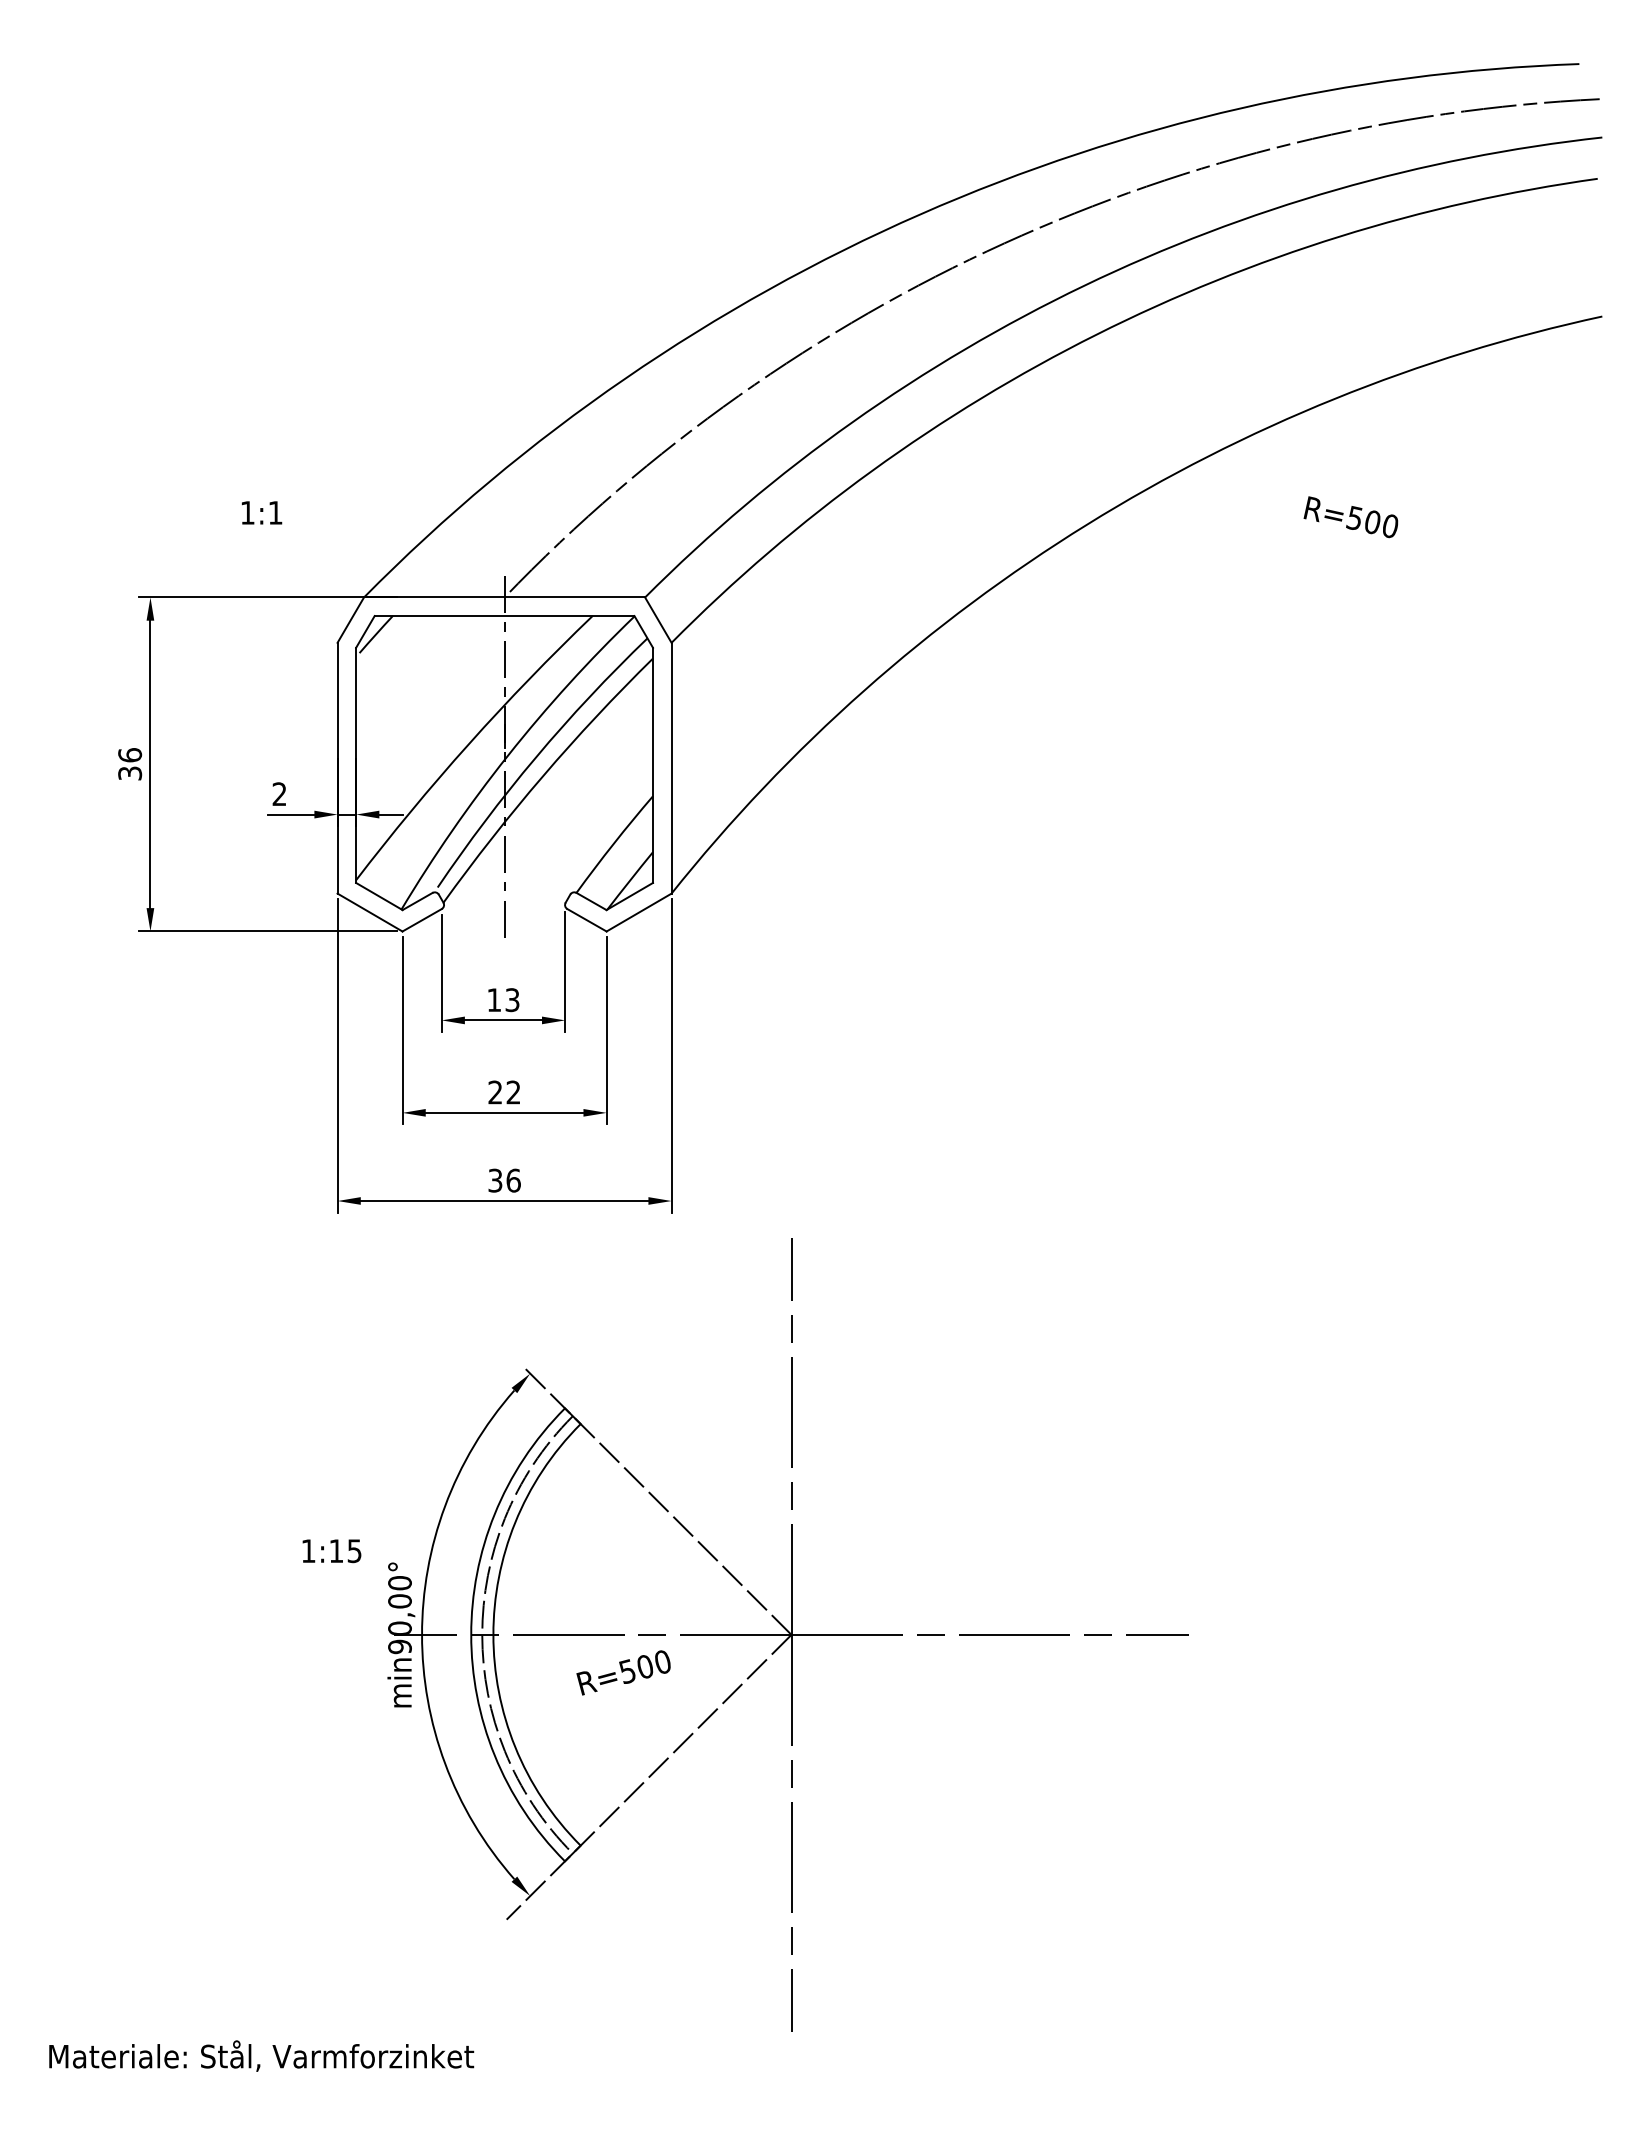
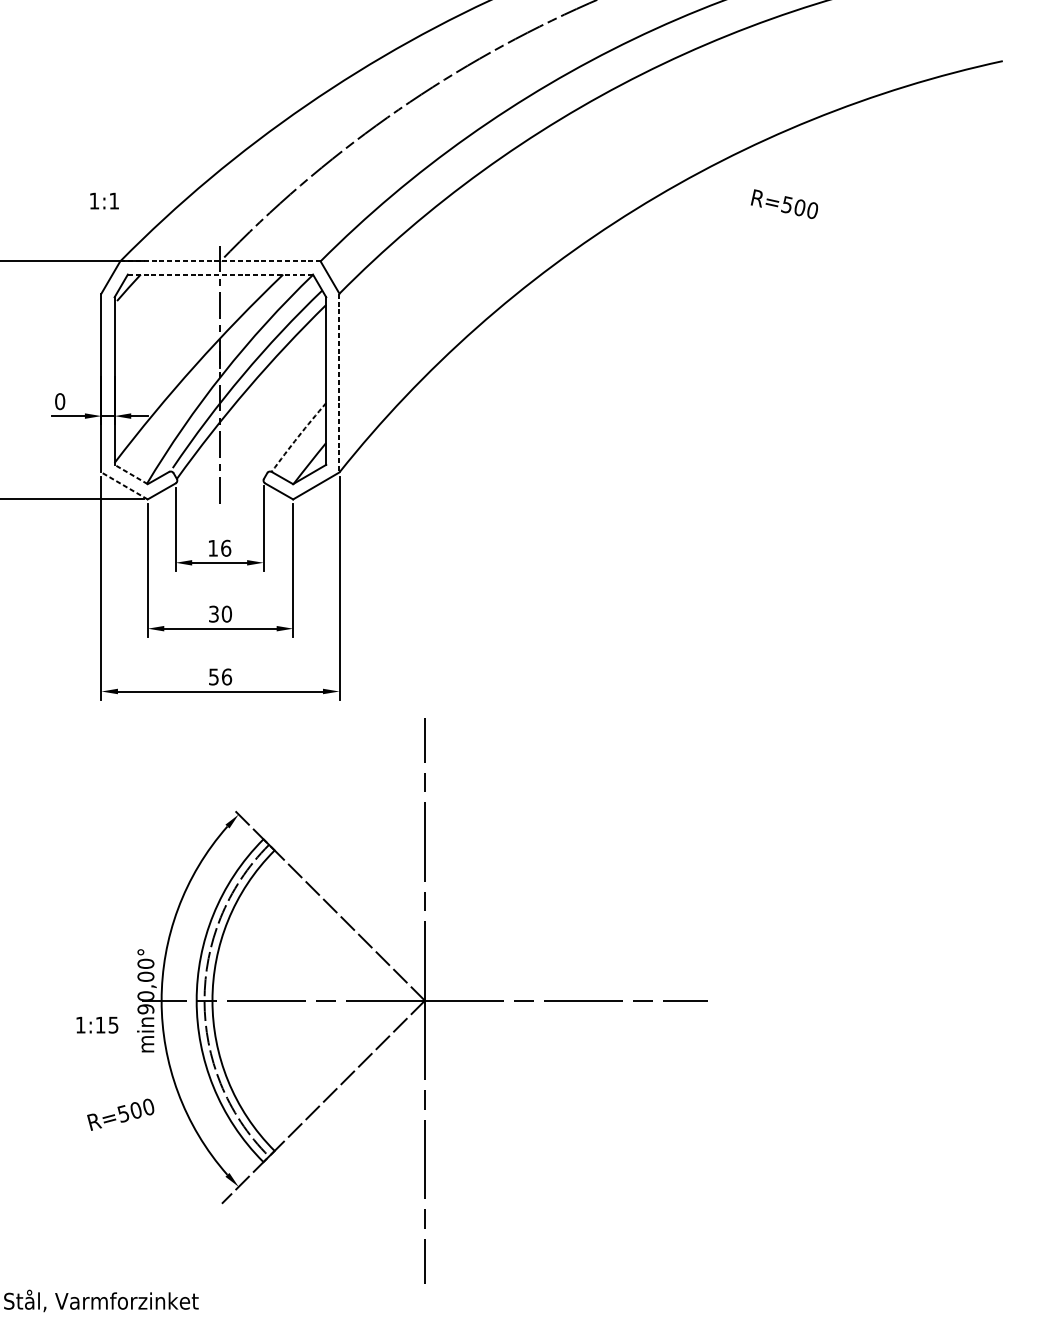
text: (261, 512) -> (104, 200), moved
text: (1350, 517) -> (784, 204), moved
line: (504, 597) -> (220, 261), solid -> dashed
line: (504, 616) -> (220, 274), solid -> dashed
line: (671, 768) -> (339, 383), solid -> dashed
text: (279, 794) -> (60, 401), 2 -> 0
arc: (613, 843) -> (298, 436), solid -> dashed
line: (379, 896) -> (131, 474), solid -> dashed
line: (370, 912) -> (124, 485), solid -> dashed
text: (512, 1000) -> (226, 548), 13 -> 16
text: (504, 1092) -> (220, 614), 22 -> 30
text: (495, 1179) -> (213, 676), 36 -> 56
text: (331, 1551) -> (97, 1025), moved
text: (623, 1672) -> (120, 1114), moved

